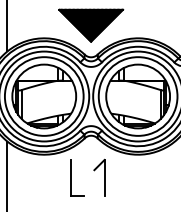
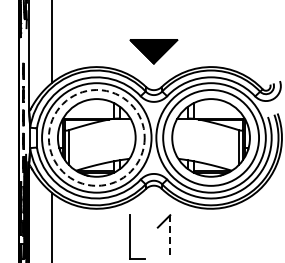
part: (90, 25) -> (153, 51), size x0.6
circle: (44, 96) -> (96, 137), solid -> dashed
line: (104, 177) -> (170, 236), solid -> dashed

